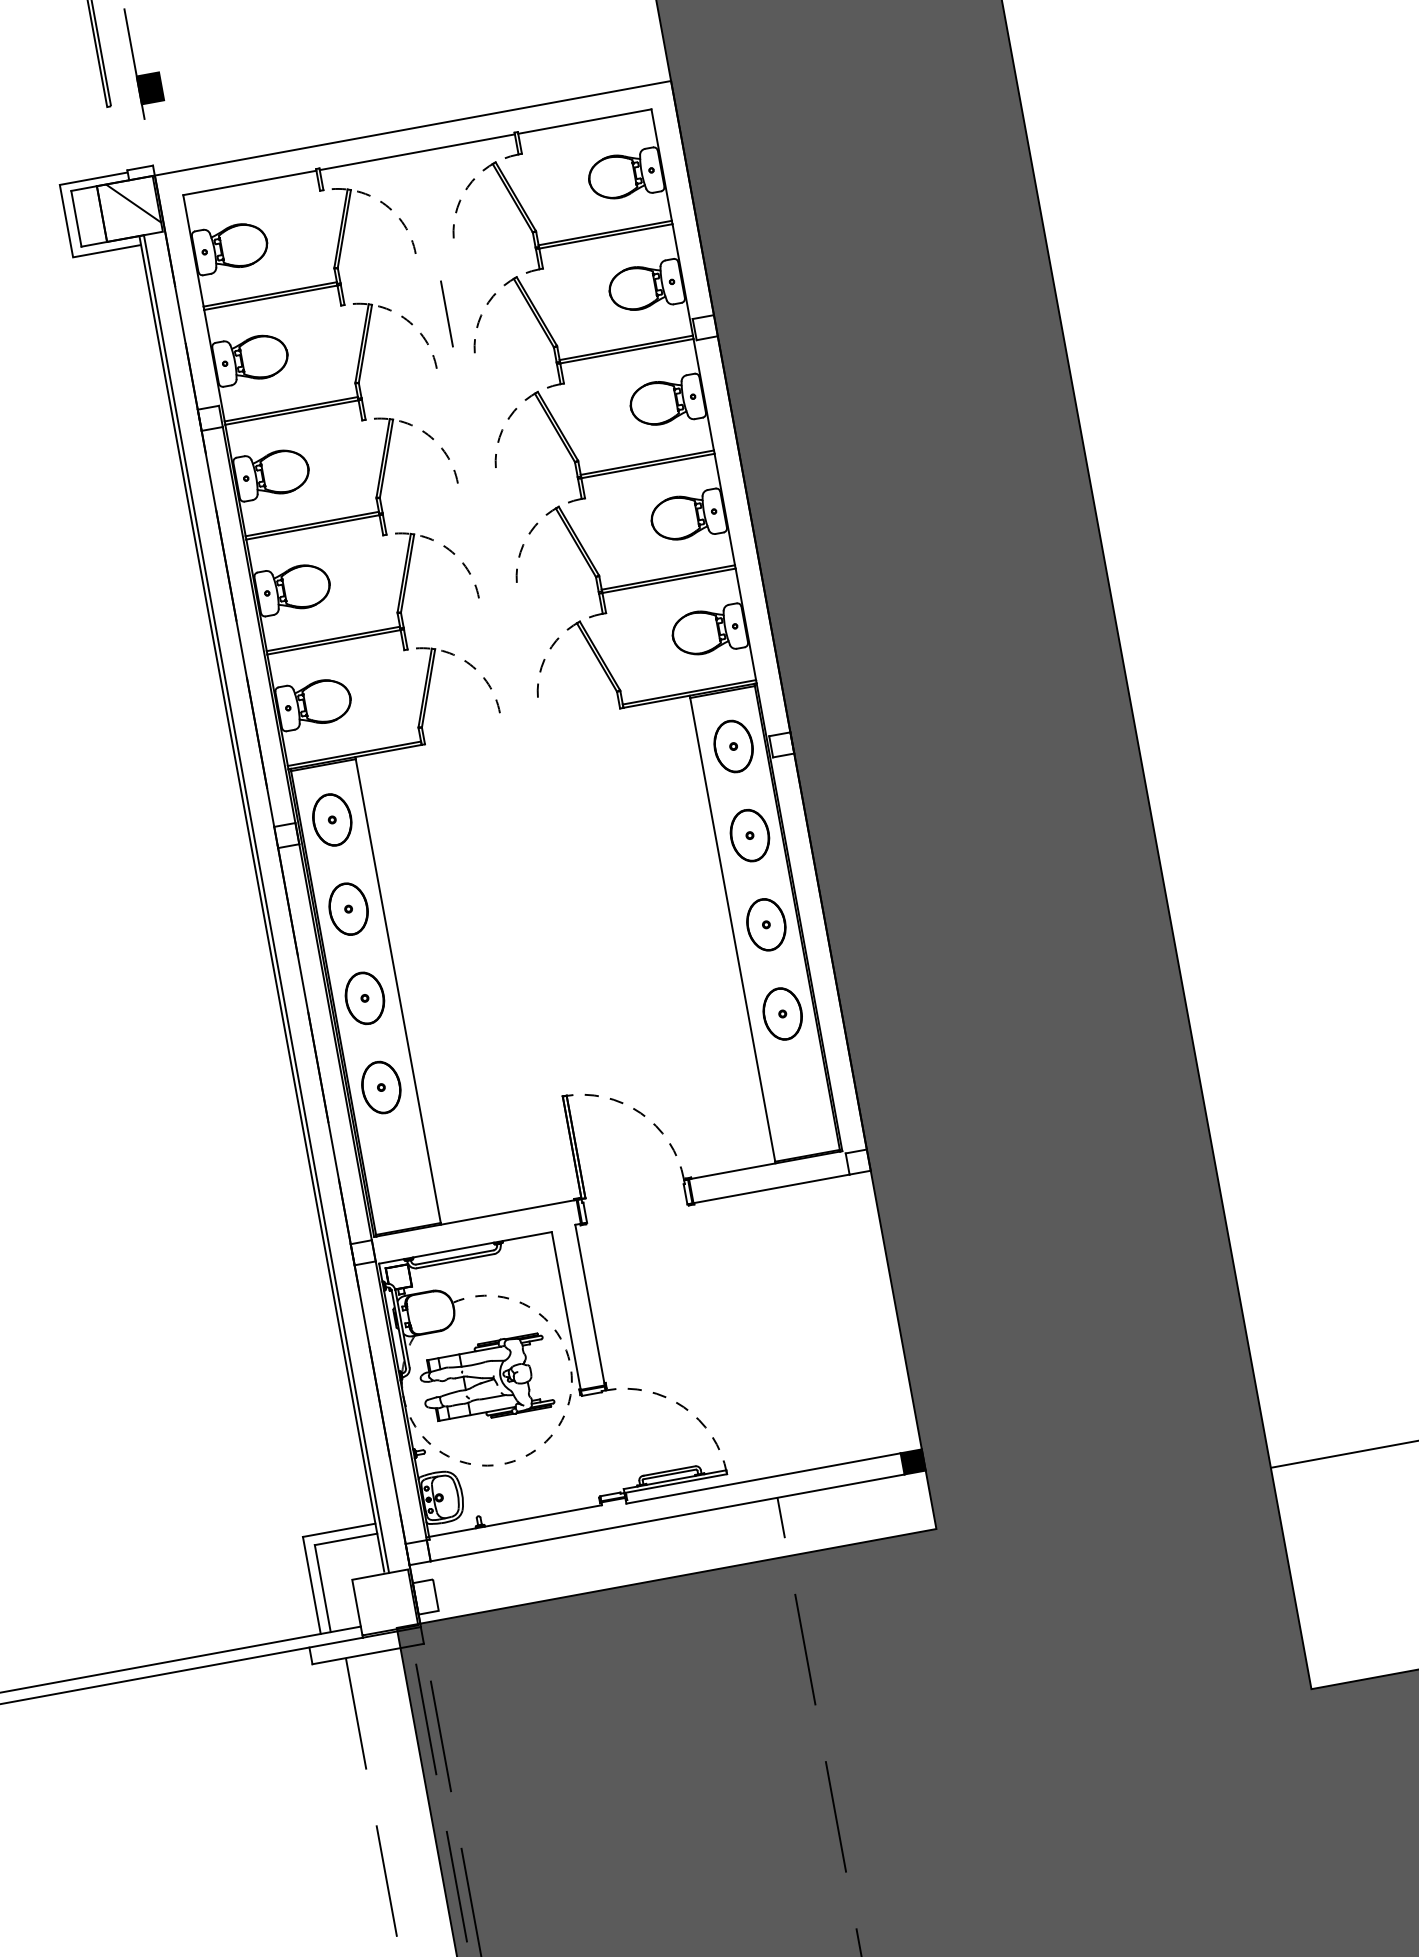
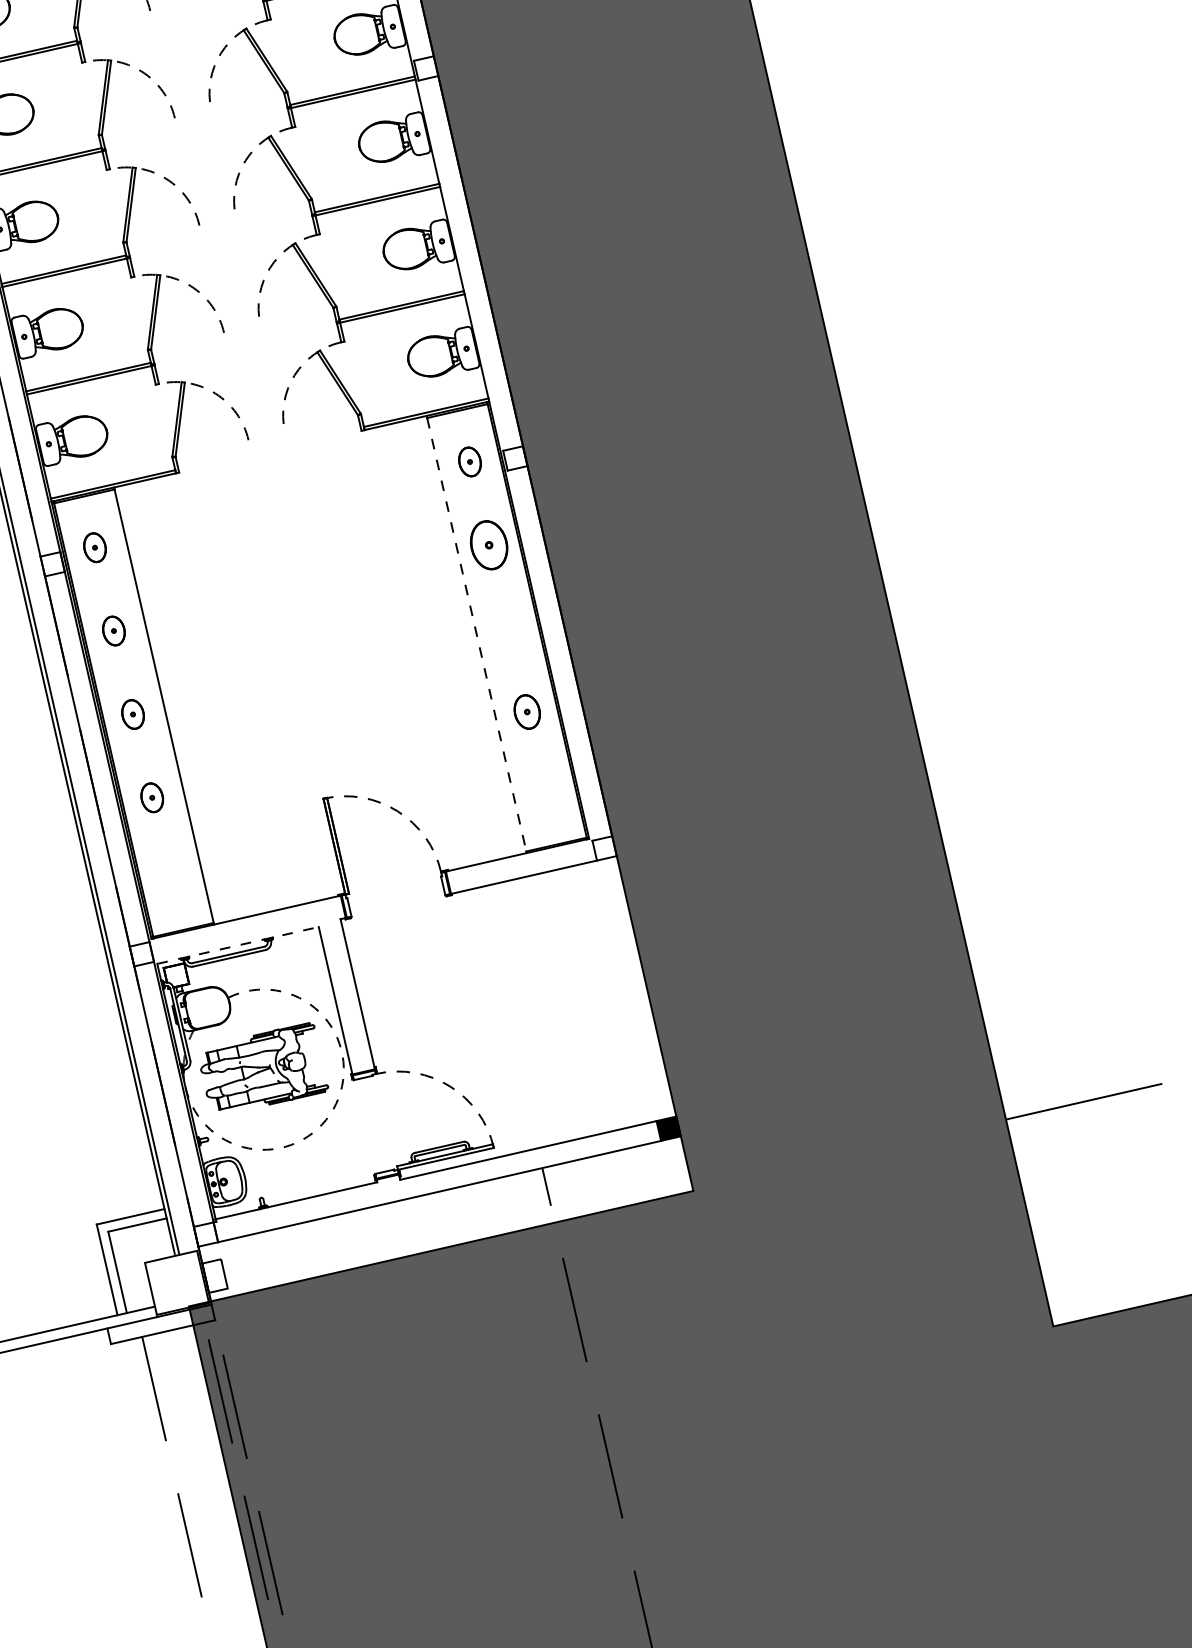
line: (446, 313) -> (181, 65), removed
part: (733, 746) -> (469, 461), size x0.6
part: (332, 819) -> (95, 547), size x0.6
part: (348, 908) -> (113, 630), size x0.6
part: (766, 924) -> (508, 628), removed
line: (732, 929) -> (476, 634), solid -> dashed
part: (364, 998) -> (132, 714), size x0.6
part: (782, 1013) -> (527, 711), size x0.7
part: (381, 1087) -> (152, 797), size x0.6
line: (465, 1247) -> (238, 945), solid -> dashed

